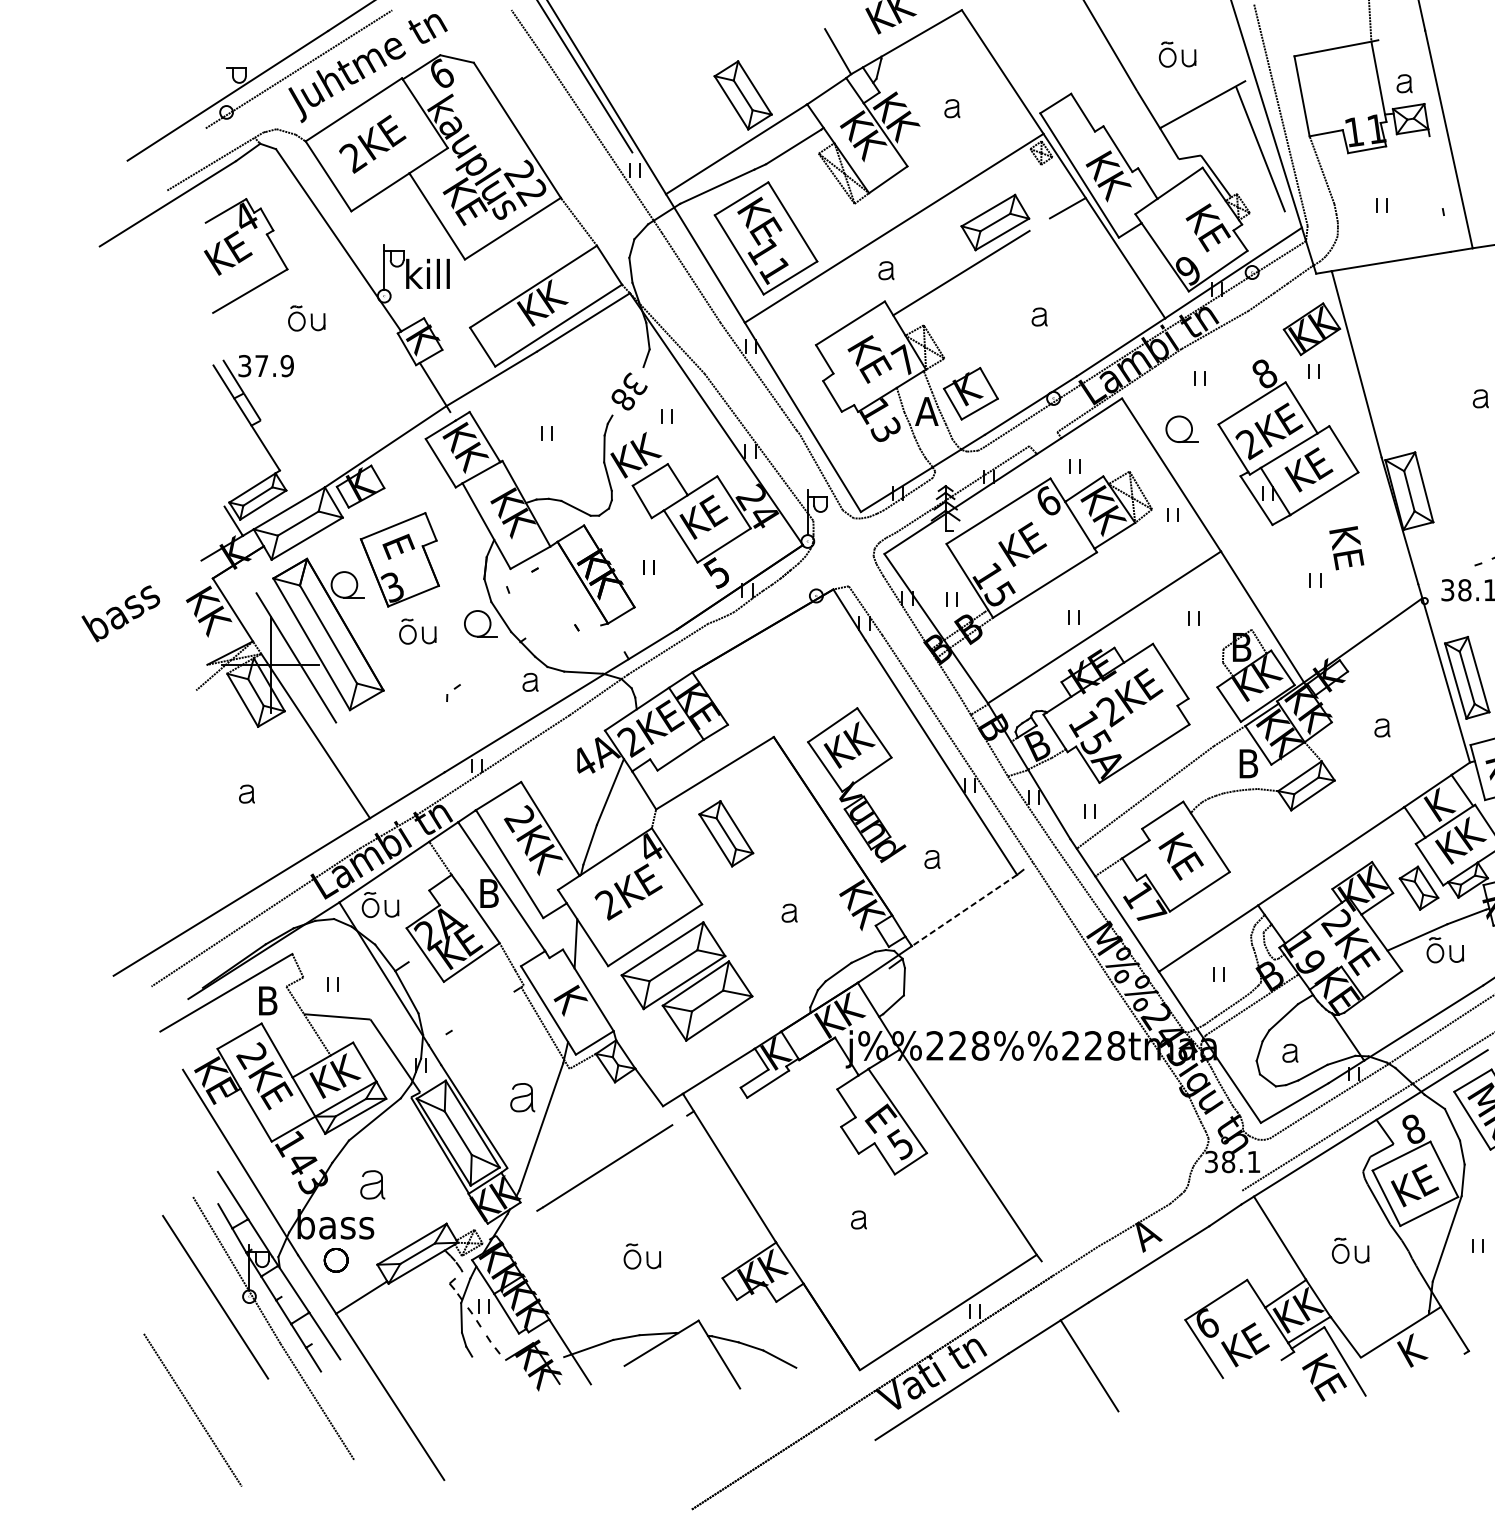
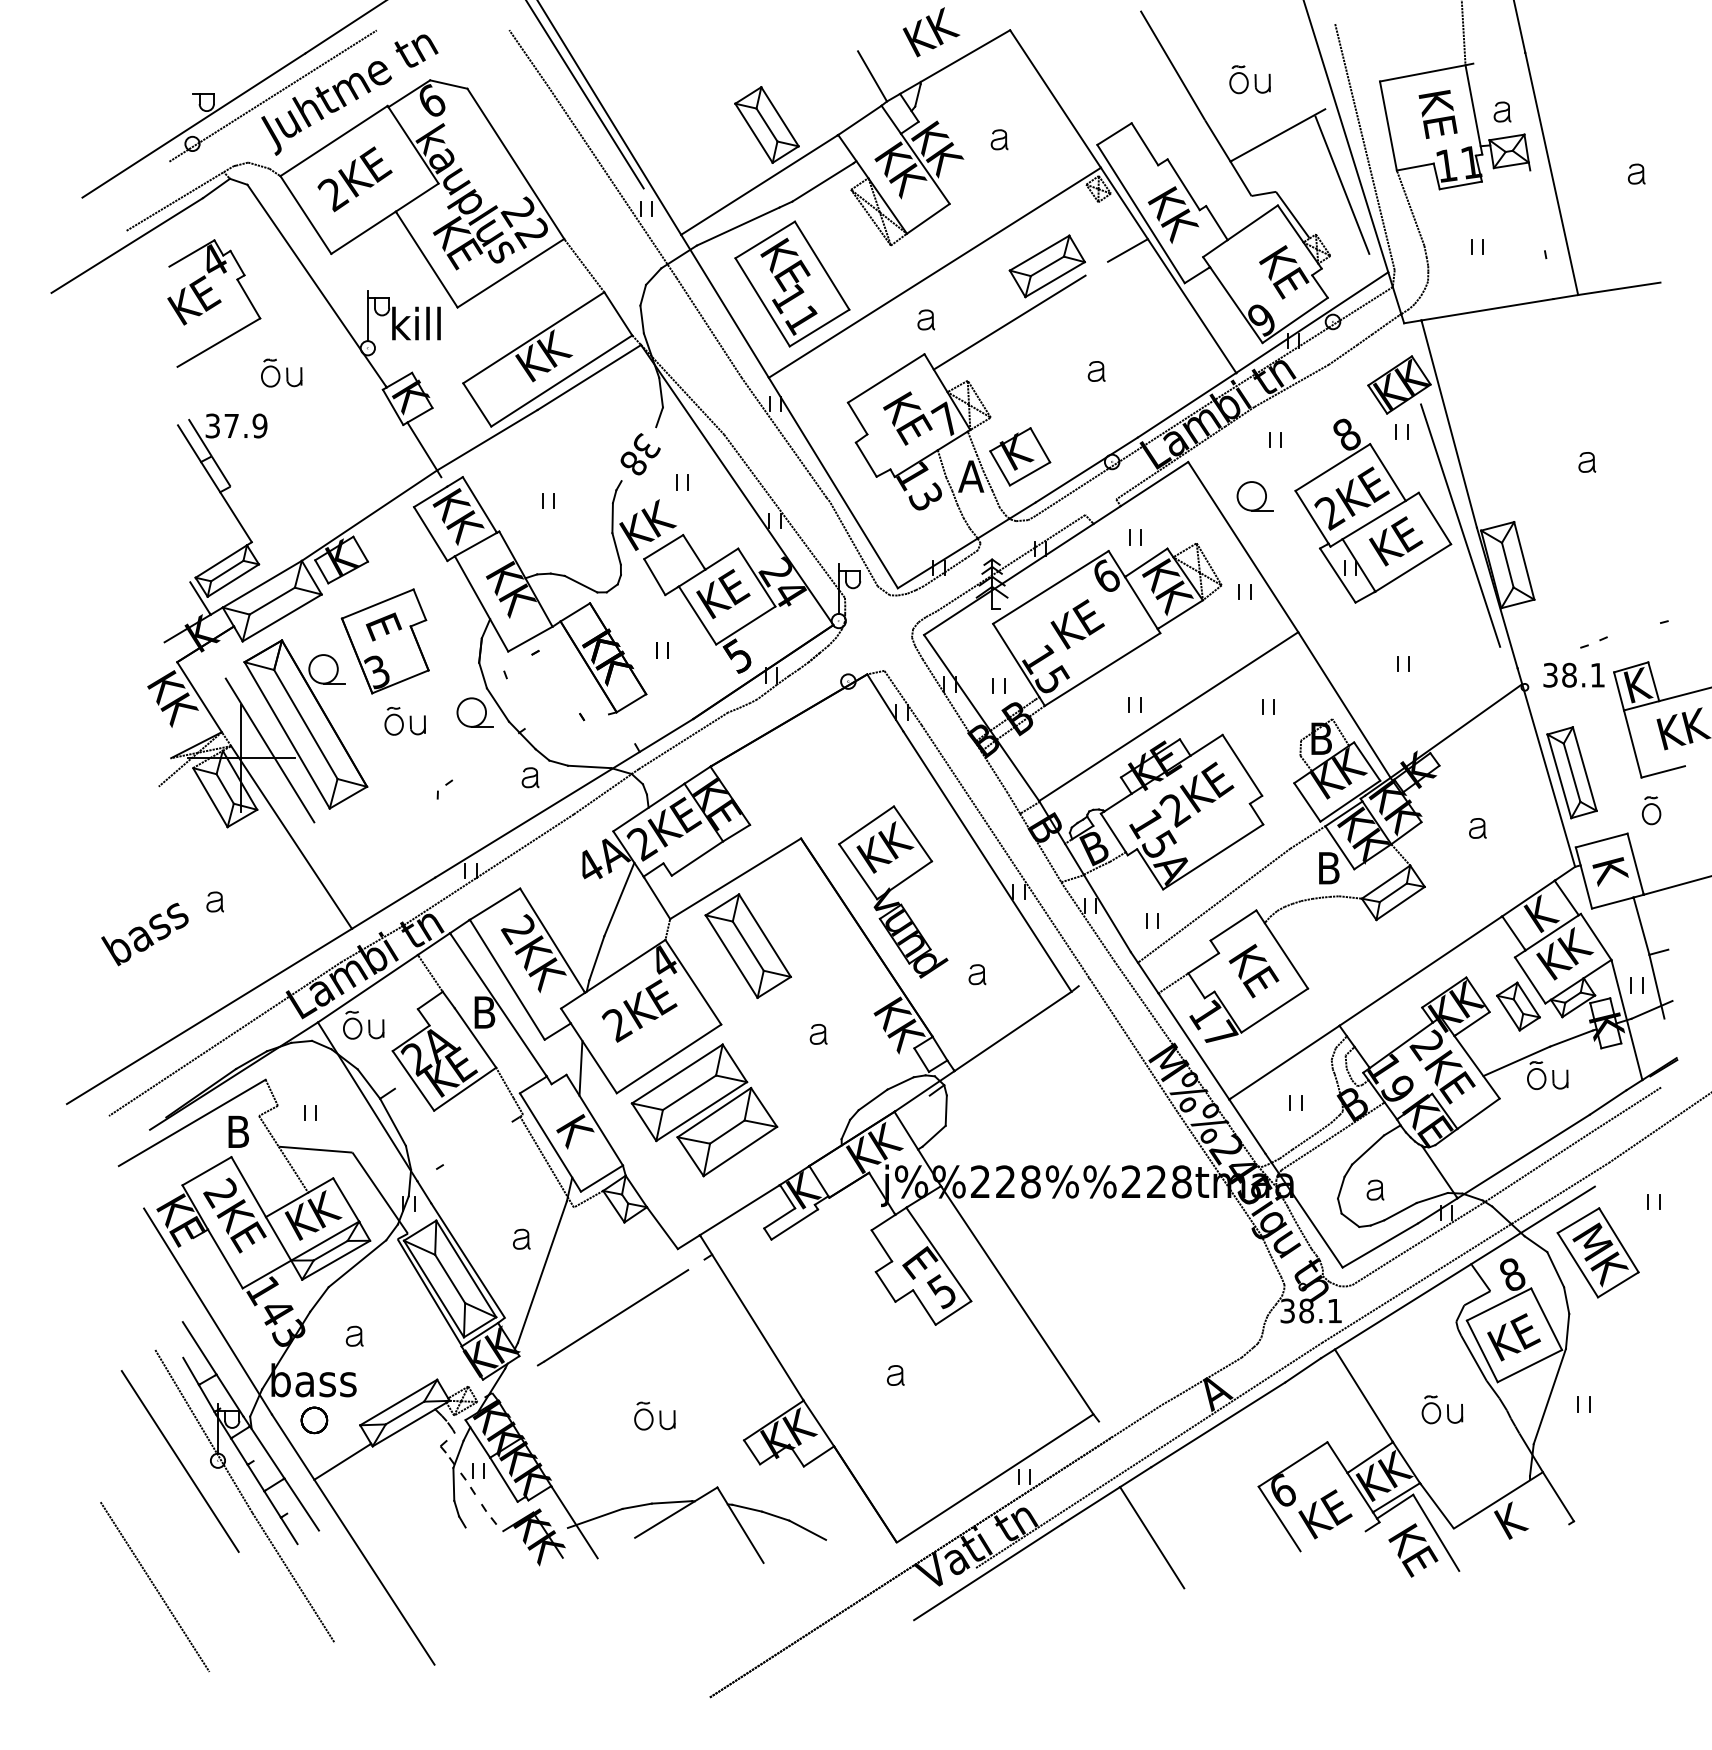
line: (1366, 455) -> (1460, 525), added
text: (1346, 548) -> (1437, 114), moved
text: (120, 613) -> (144, 934), moved
part: (725, 833) -> (747, 945), size x1.43
line: (964, 910) -> (1013, 1031), dashed -> solid
part: (522, 1096) -> (521, 1238), size x0.62
part: (372, 1183) -> (354, 1335), size x0.62
line: (1086, 1291) -> (1148, 1455), added

